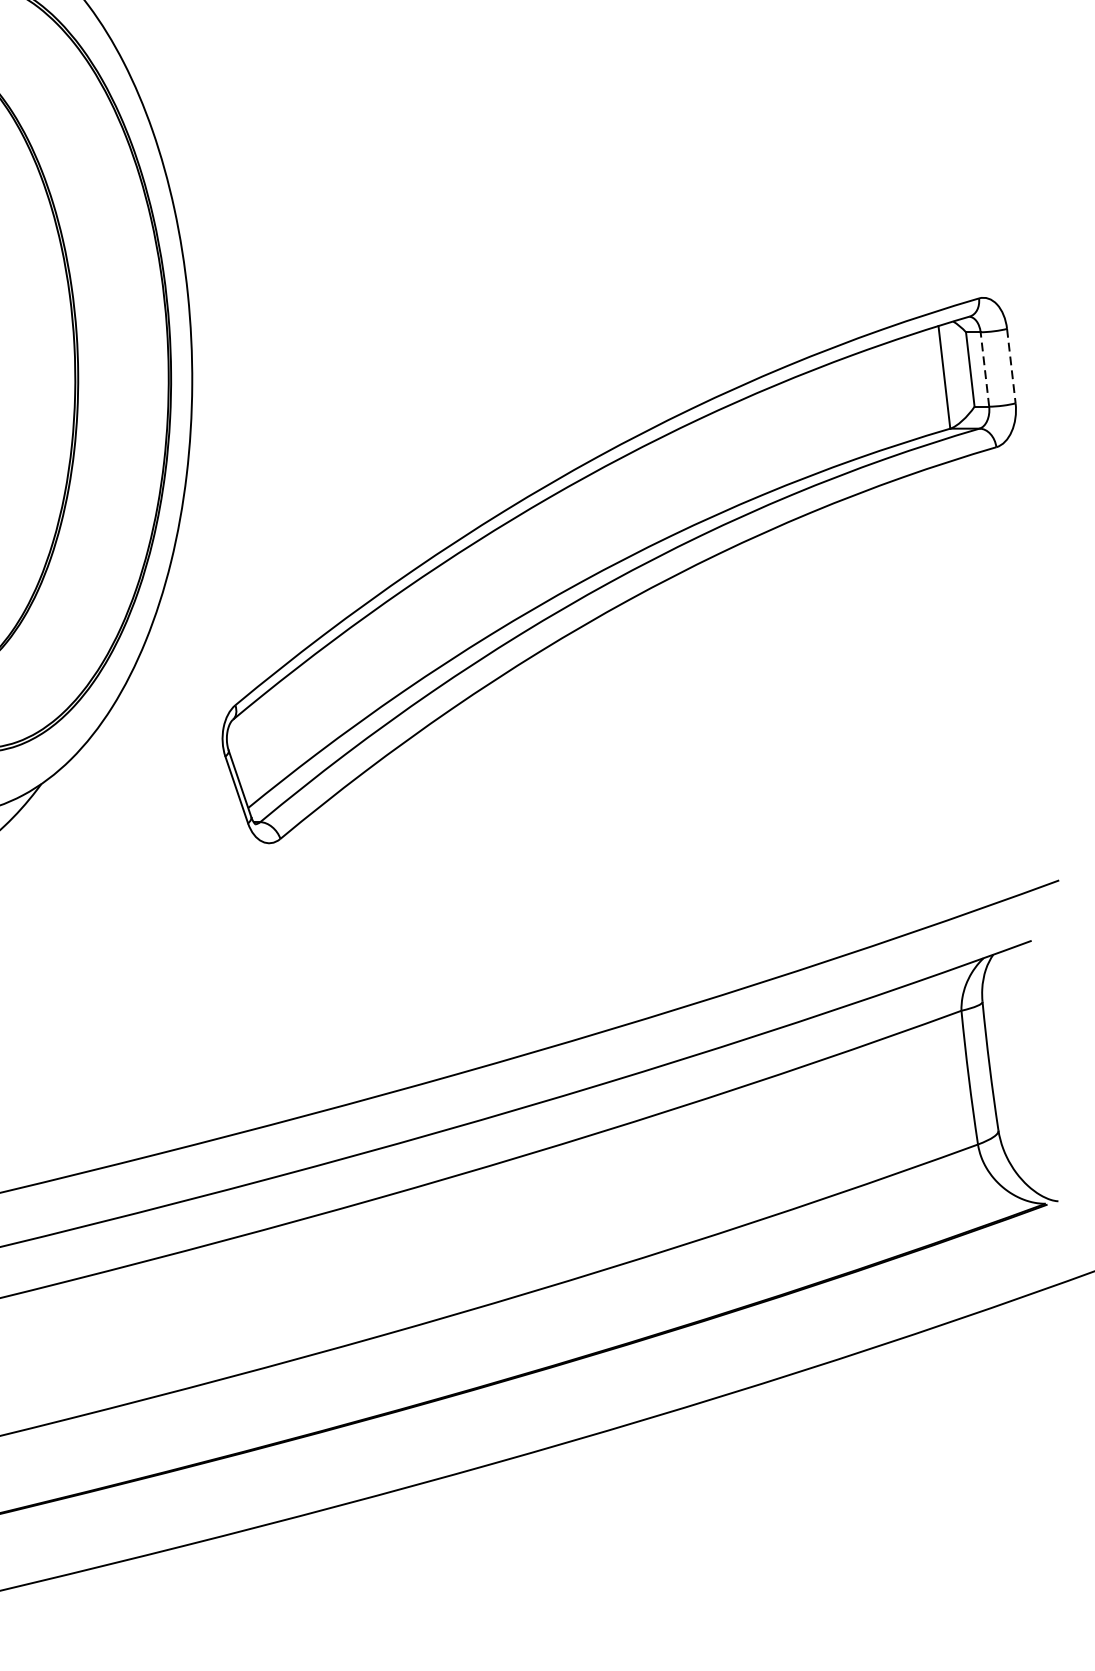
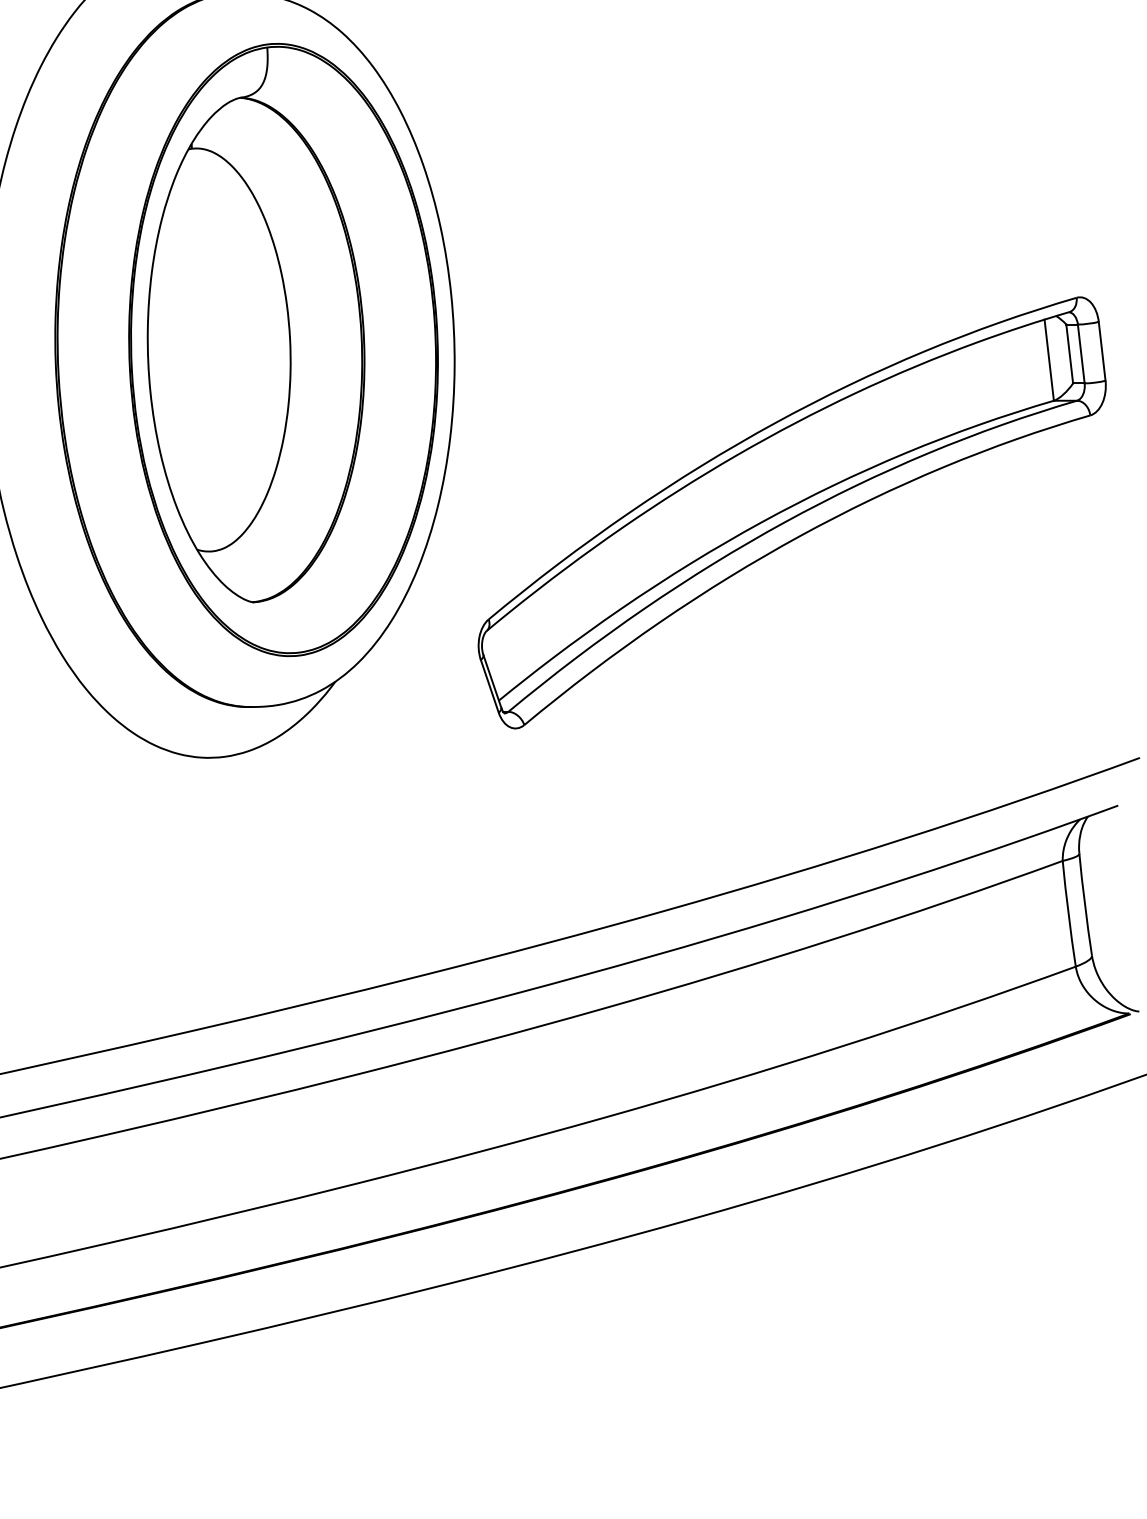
line: (1011, 366) -> (1102, 351), dashed -> solid
line: (985, 368) -> (1081, 353), dashed -> solid

